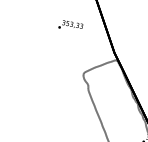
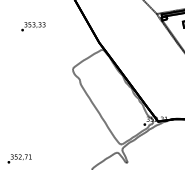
text: (71, 25) -> (33, 26), moved

